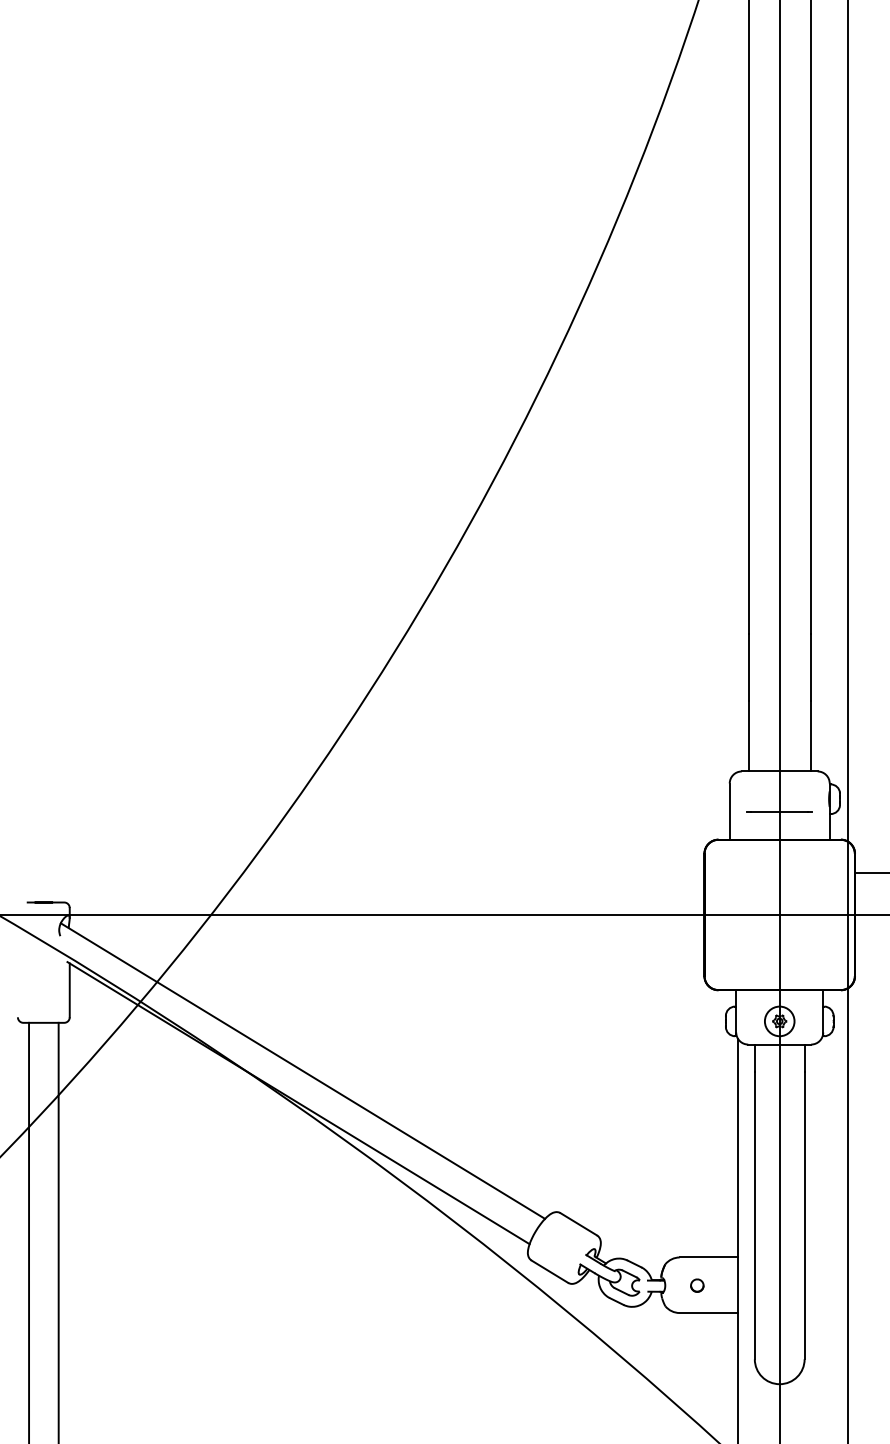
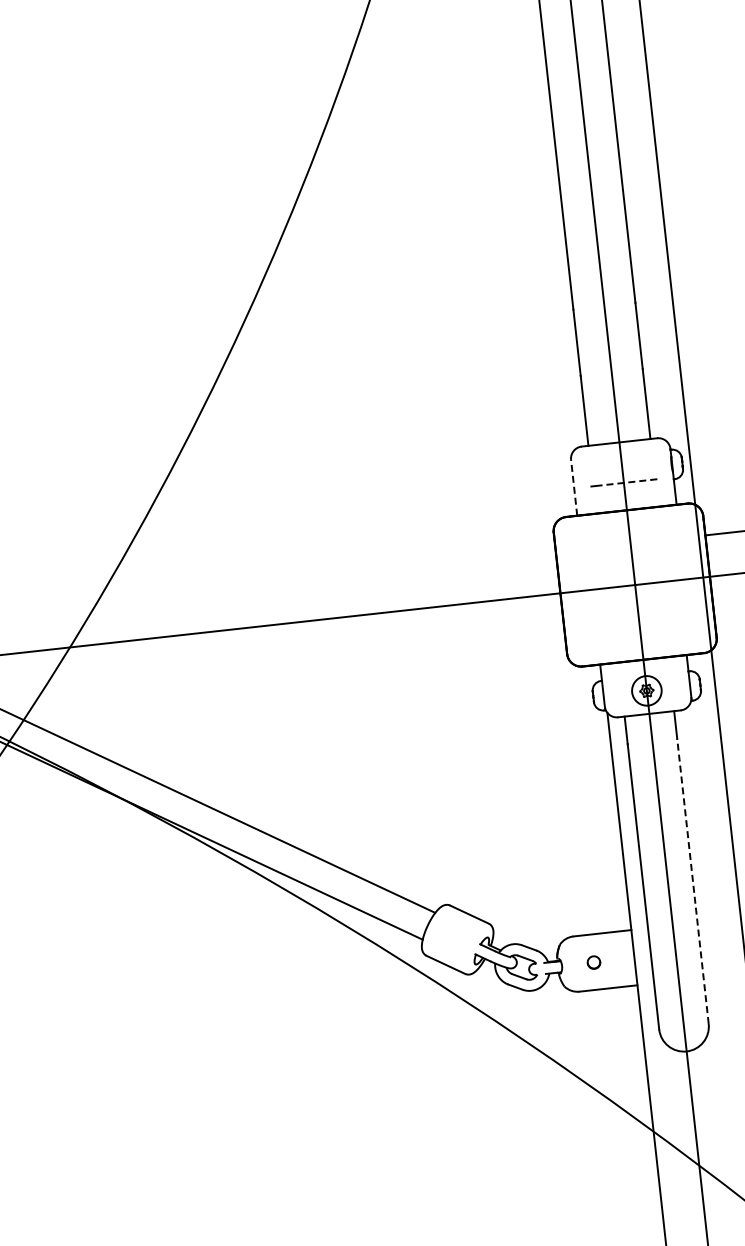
line: (729, 811) -> (573, 487), solid -> dashed
line: (779, 812) -> (623, 483), solid -> dashed
line: (804, 1215) -> (692, 881), solid -> dashed

